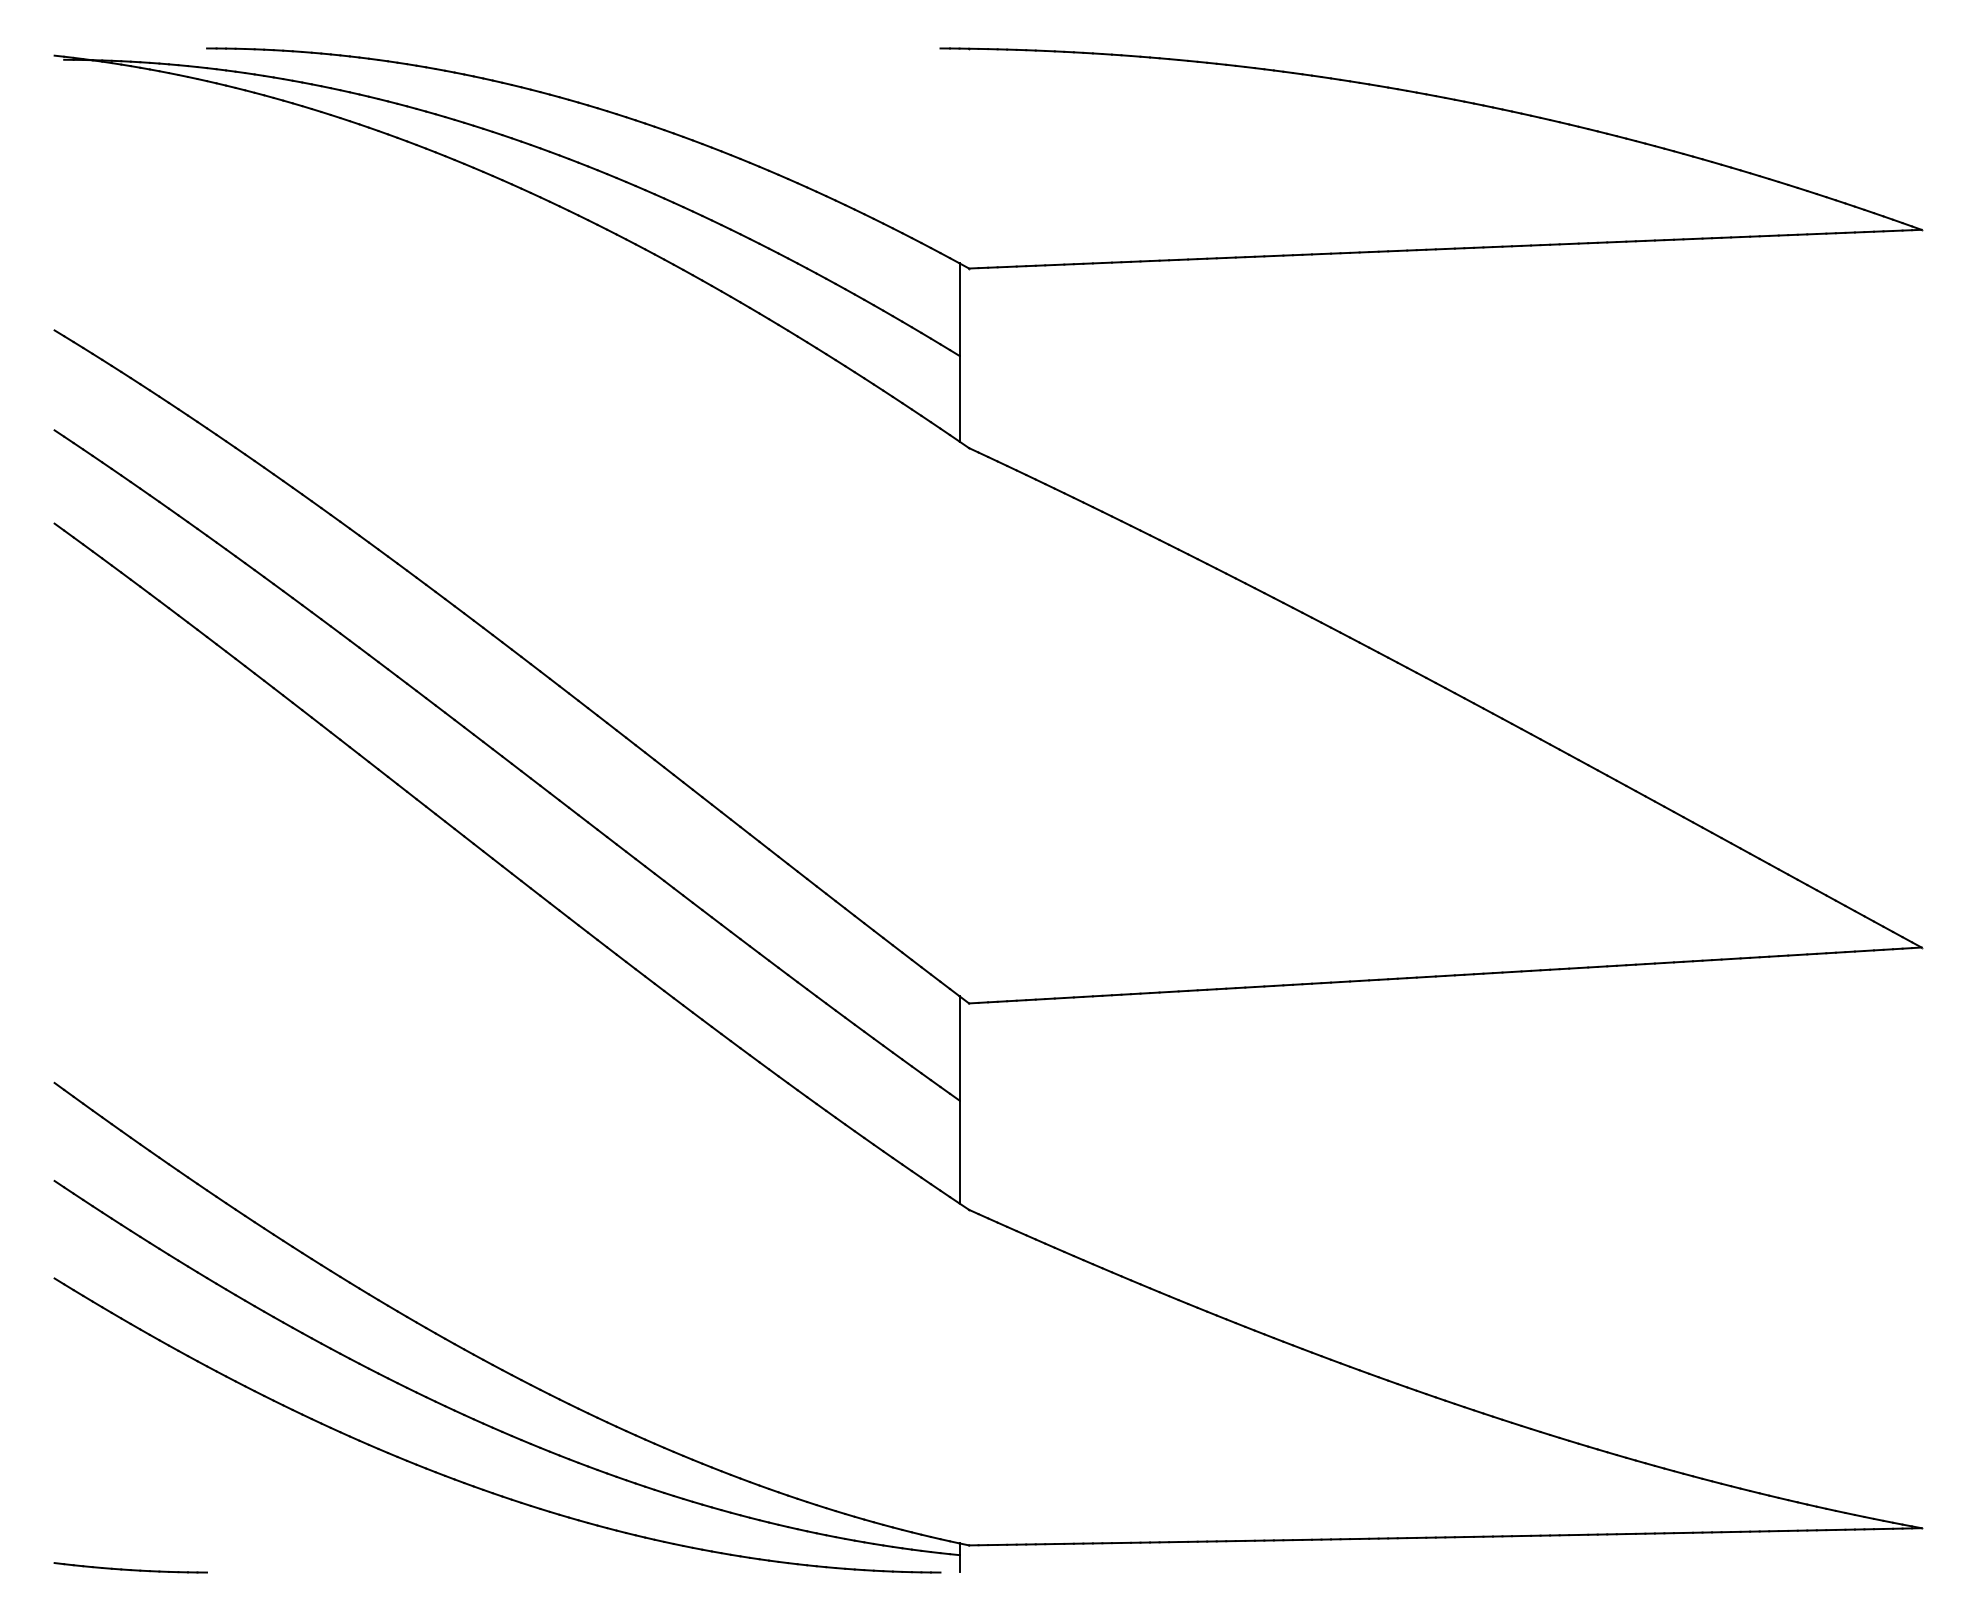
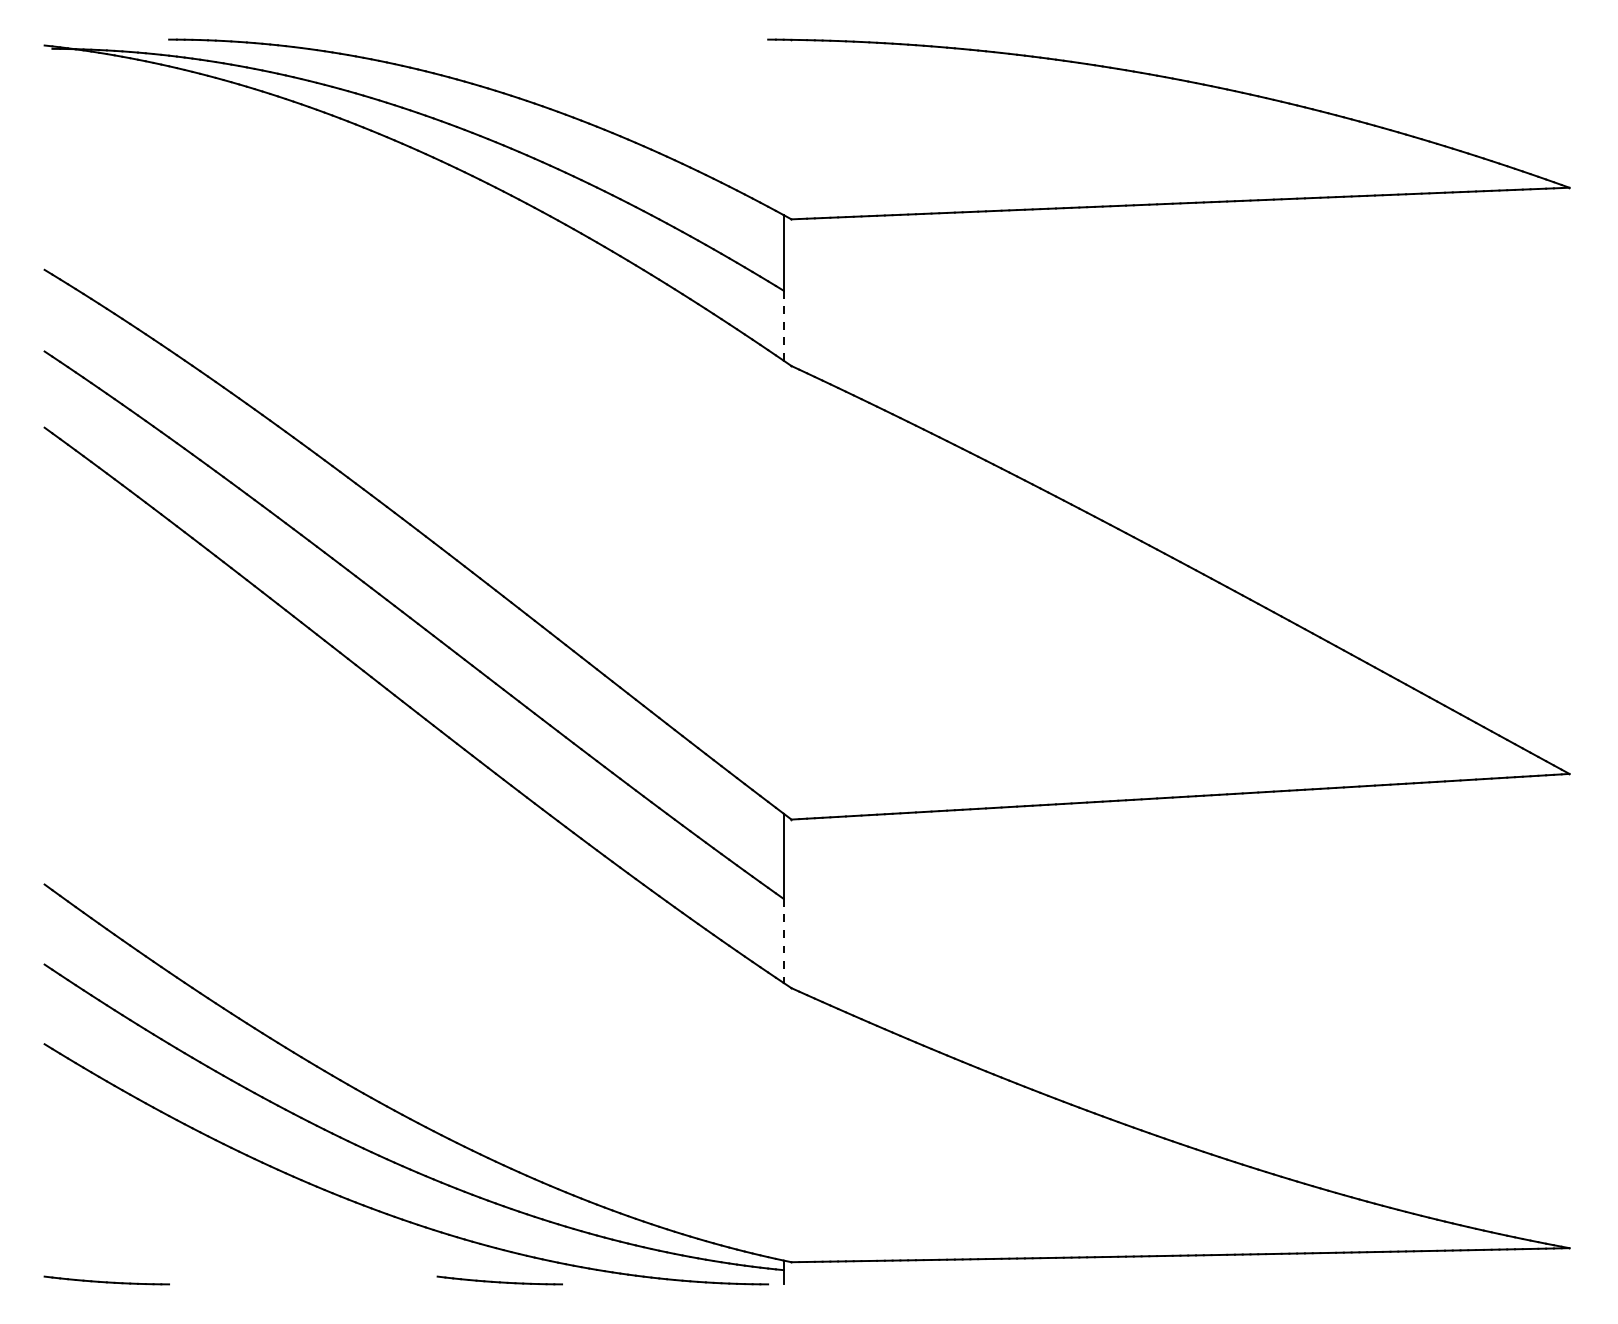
line: (959, 398) -> (783, 325), solid -> dashed
line: (959, 1152) -> (783, 941), solid -> dashed
part: (611, 1567) -> (499, 1280), added

